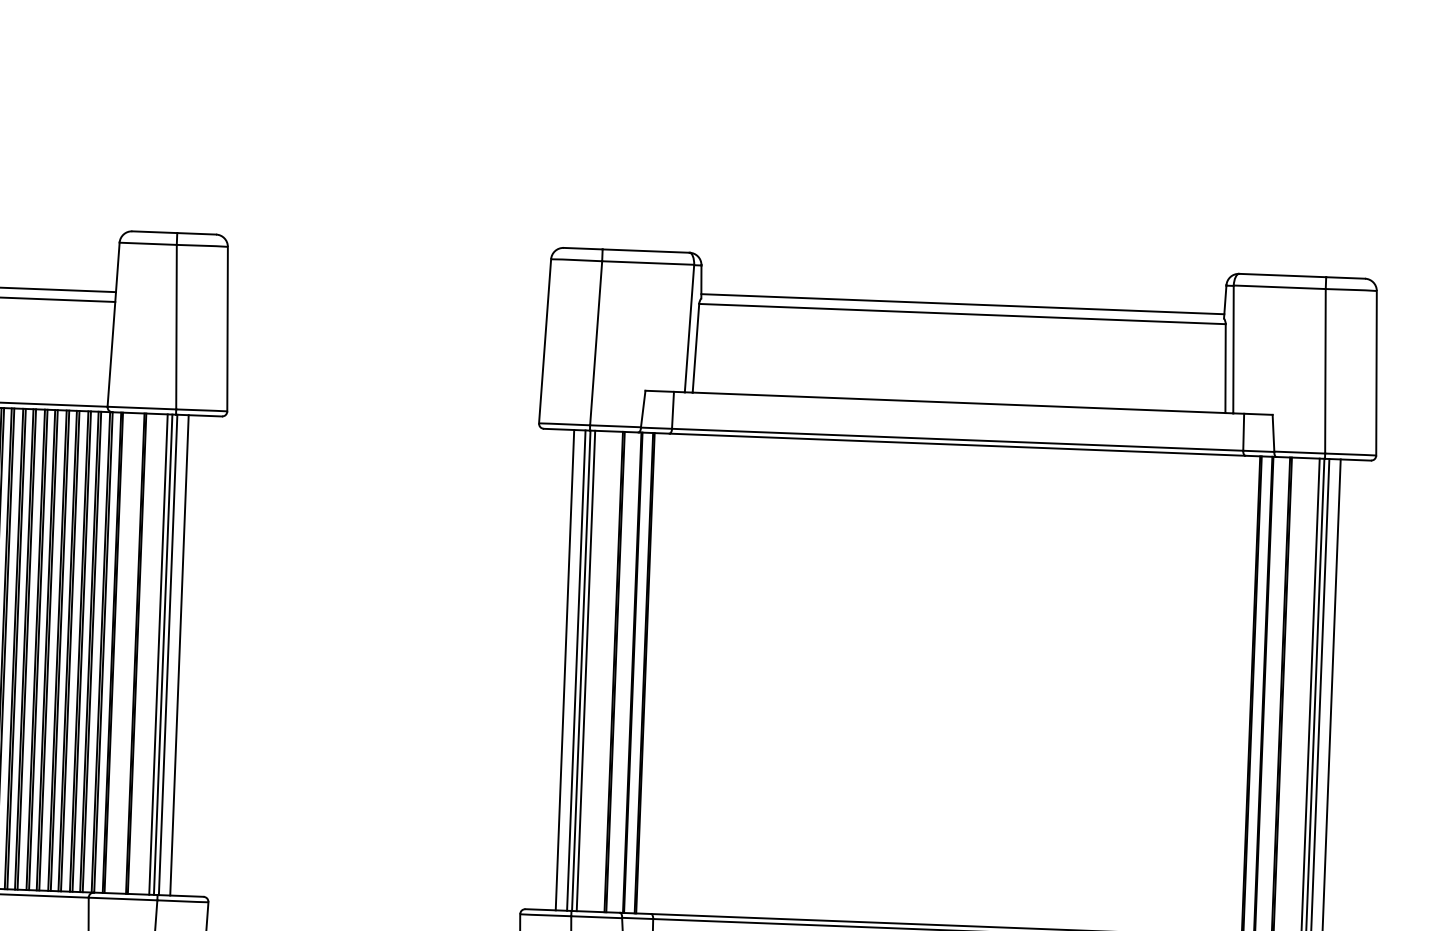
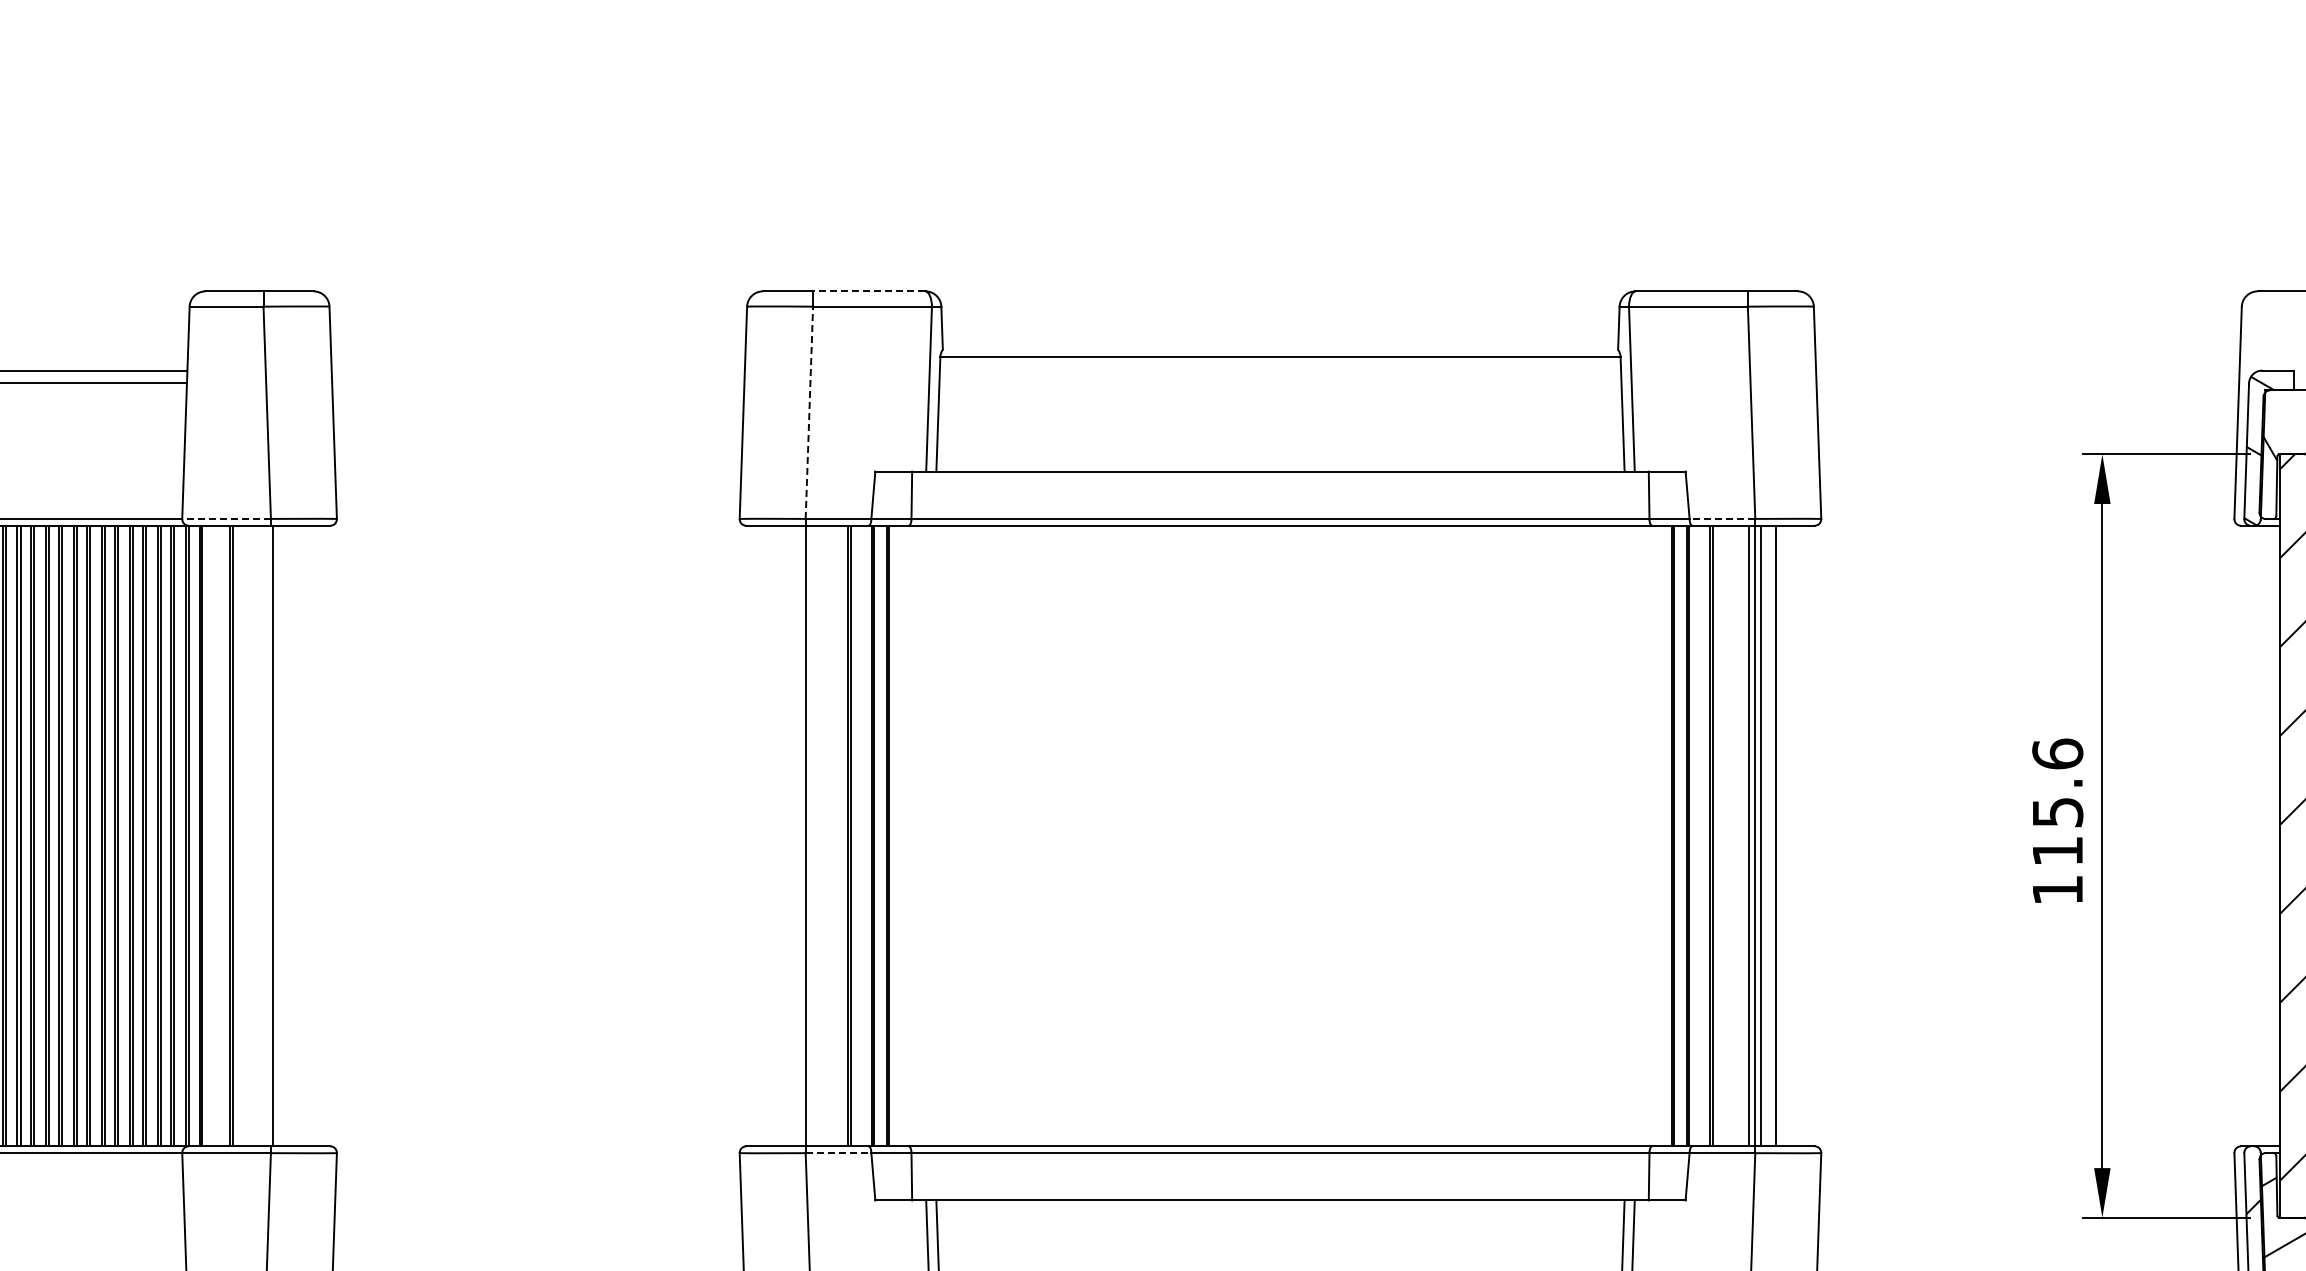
line: (645, 251) -> (868, 291), solid -> dashed
line: (962, 304) -> (1280, 344), removed
line: (596, 343) -> (809, 412), solid -> dashed
line: (141, 407) -> (226, 518), solid -> dashed
line: (1299, 452) -> (1722, 518), solid -> dashed
line: (158, 654) -> (260, 835), removed
line: (163, 654) -> (266, 835), removed
line: (179, 654) -> (287, 835), removed
line: (565, 669) -> (785, 835), removed
line: (575, 670) -> (799, 835), removed
line: (586, 670) -> (812, 835), removed
line: (596, 917) -> (838, 1153), solid -> dashed

